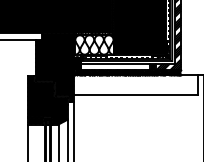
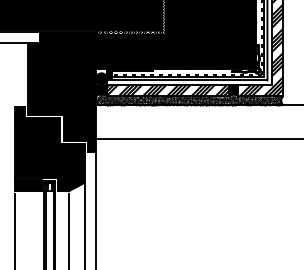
fill: (93, 44) -> (129, 51), added
hatch: (115, 66) -> (168, 89), added

